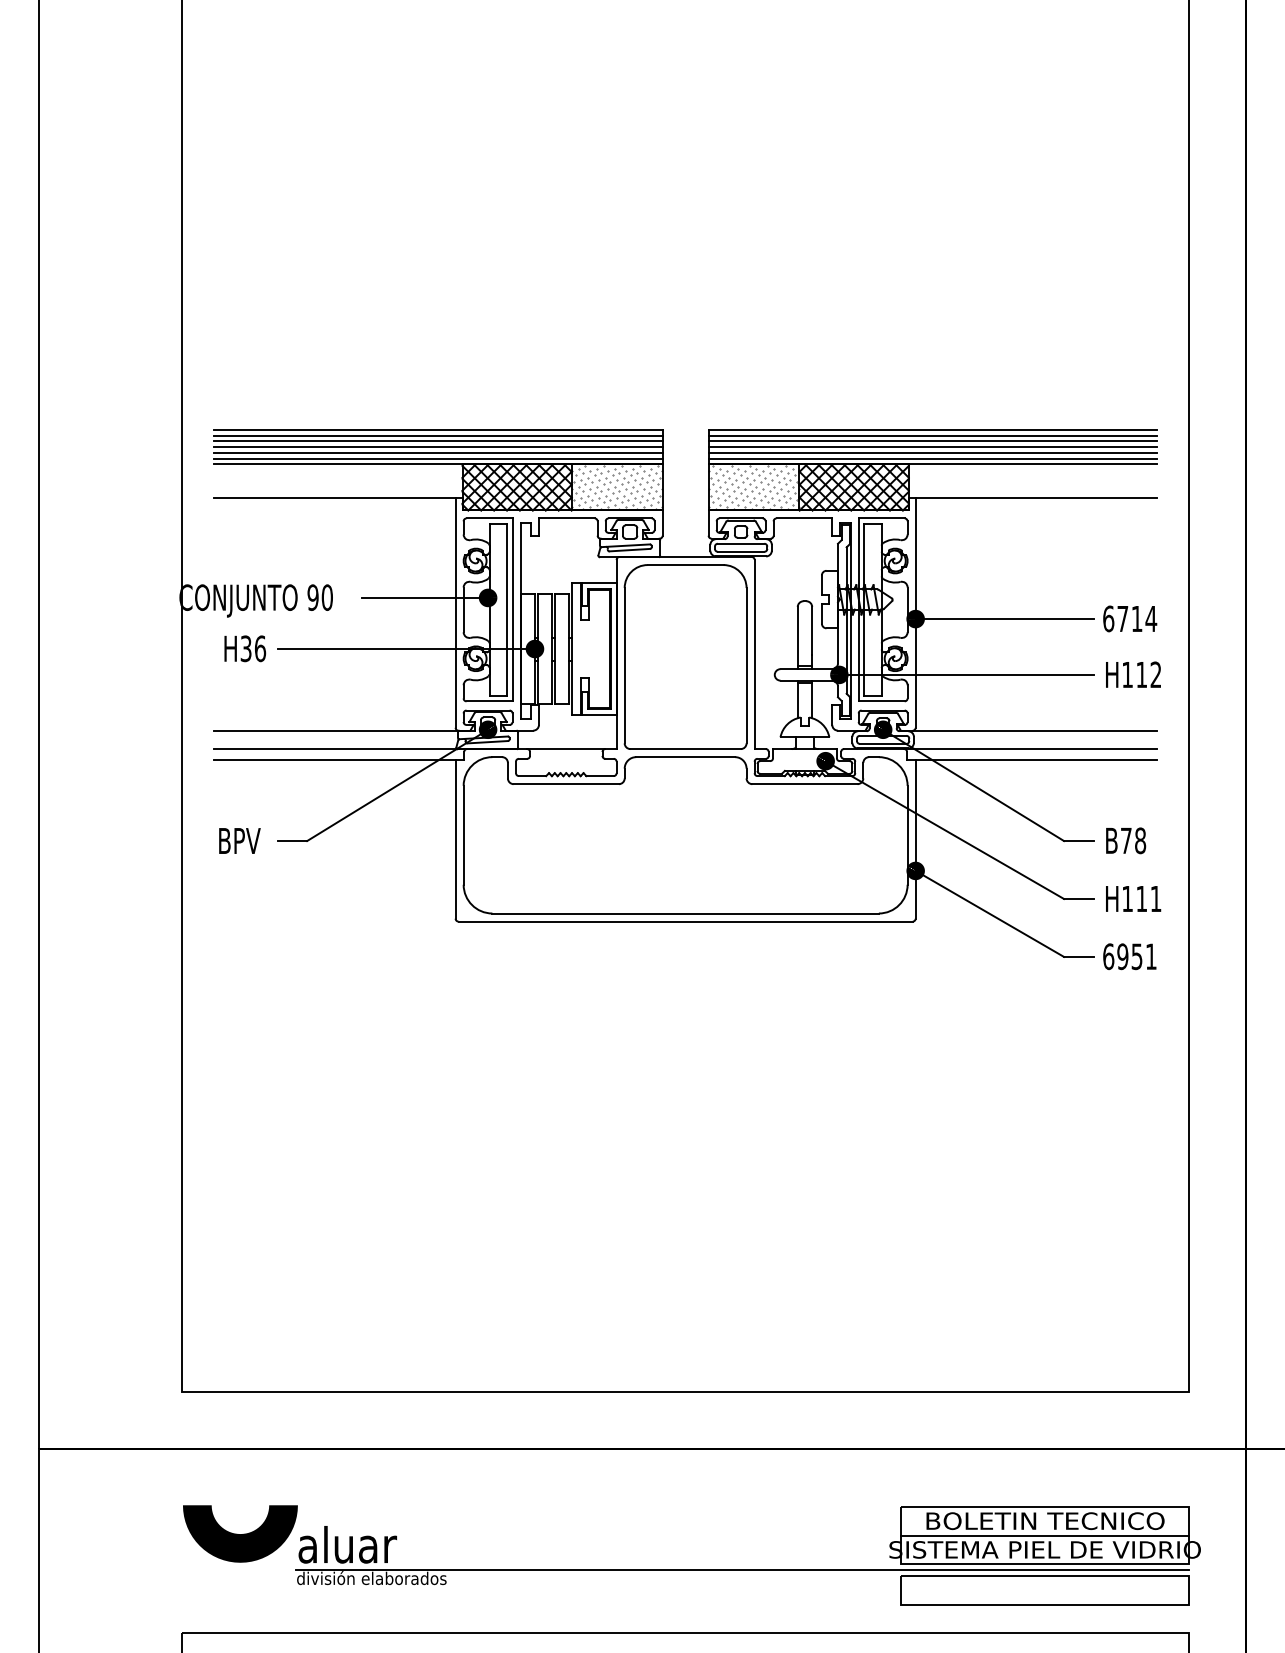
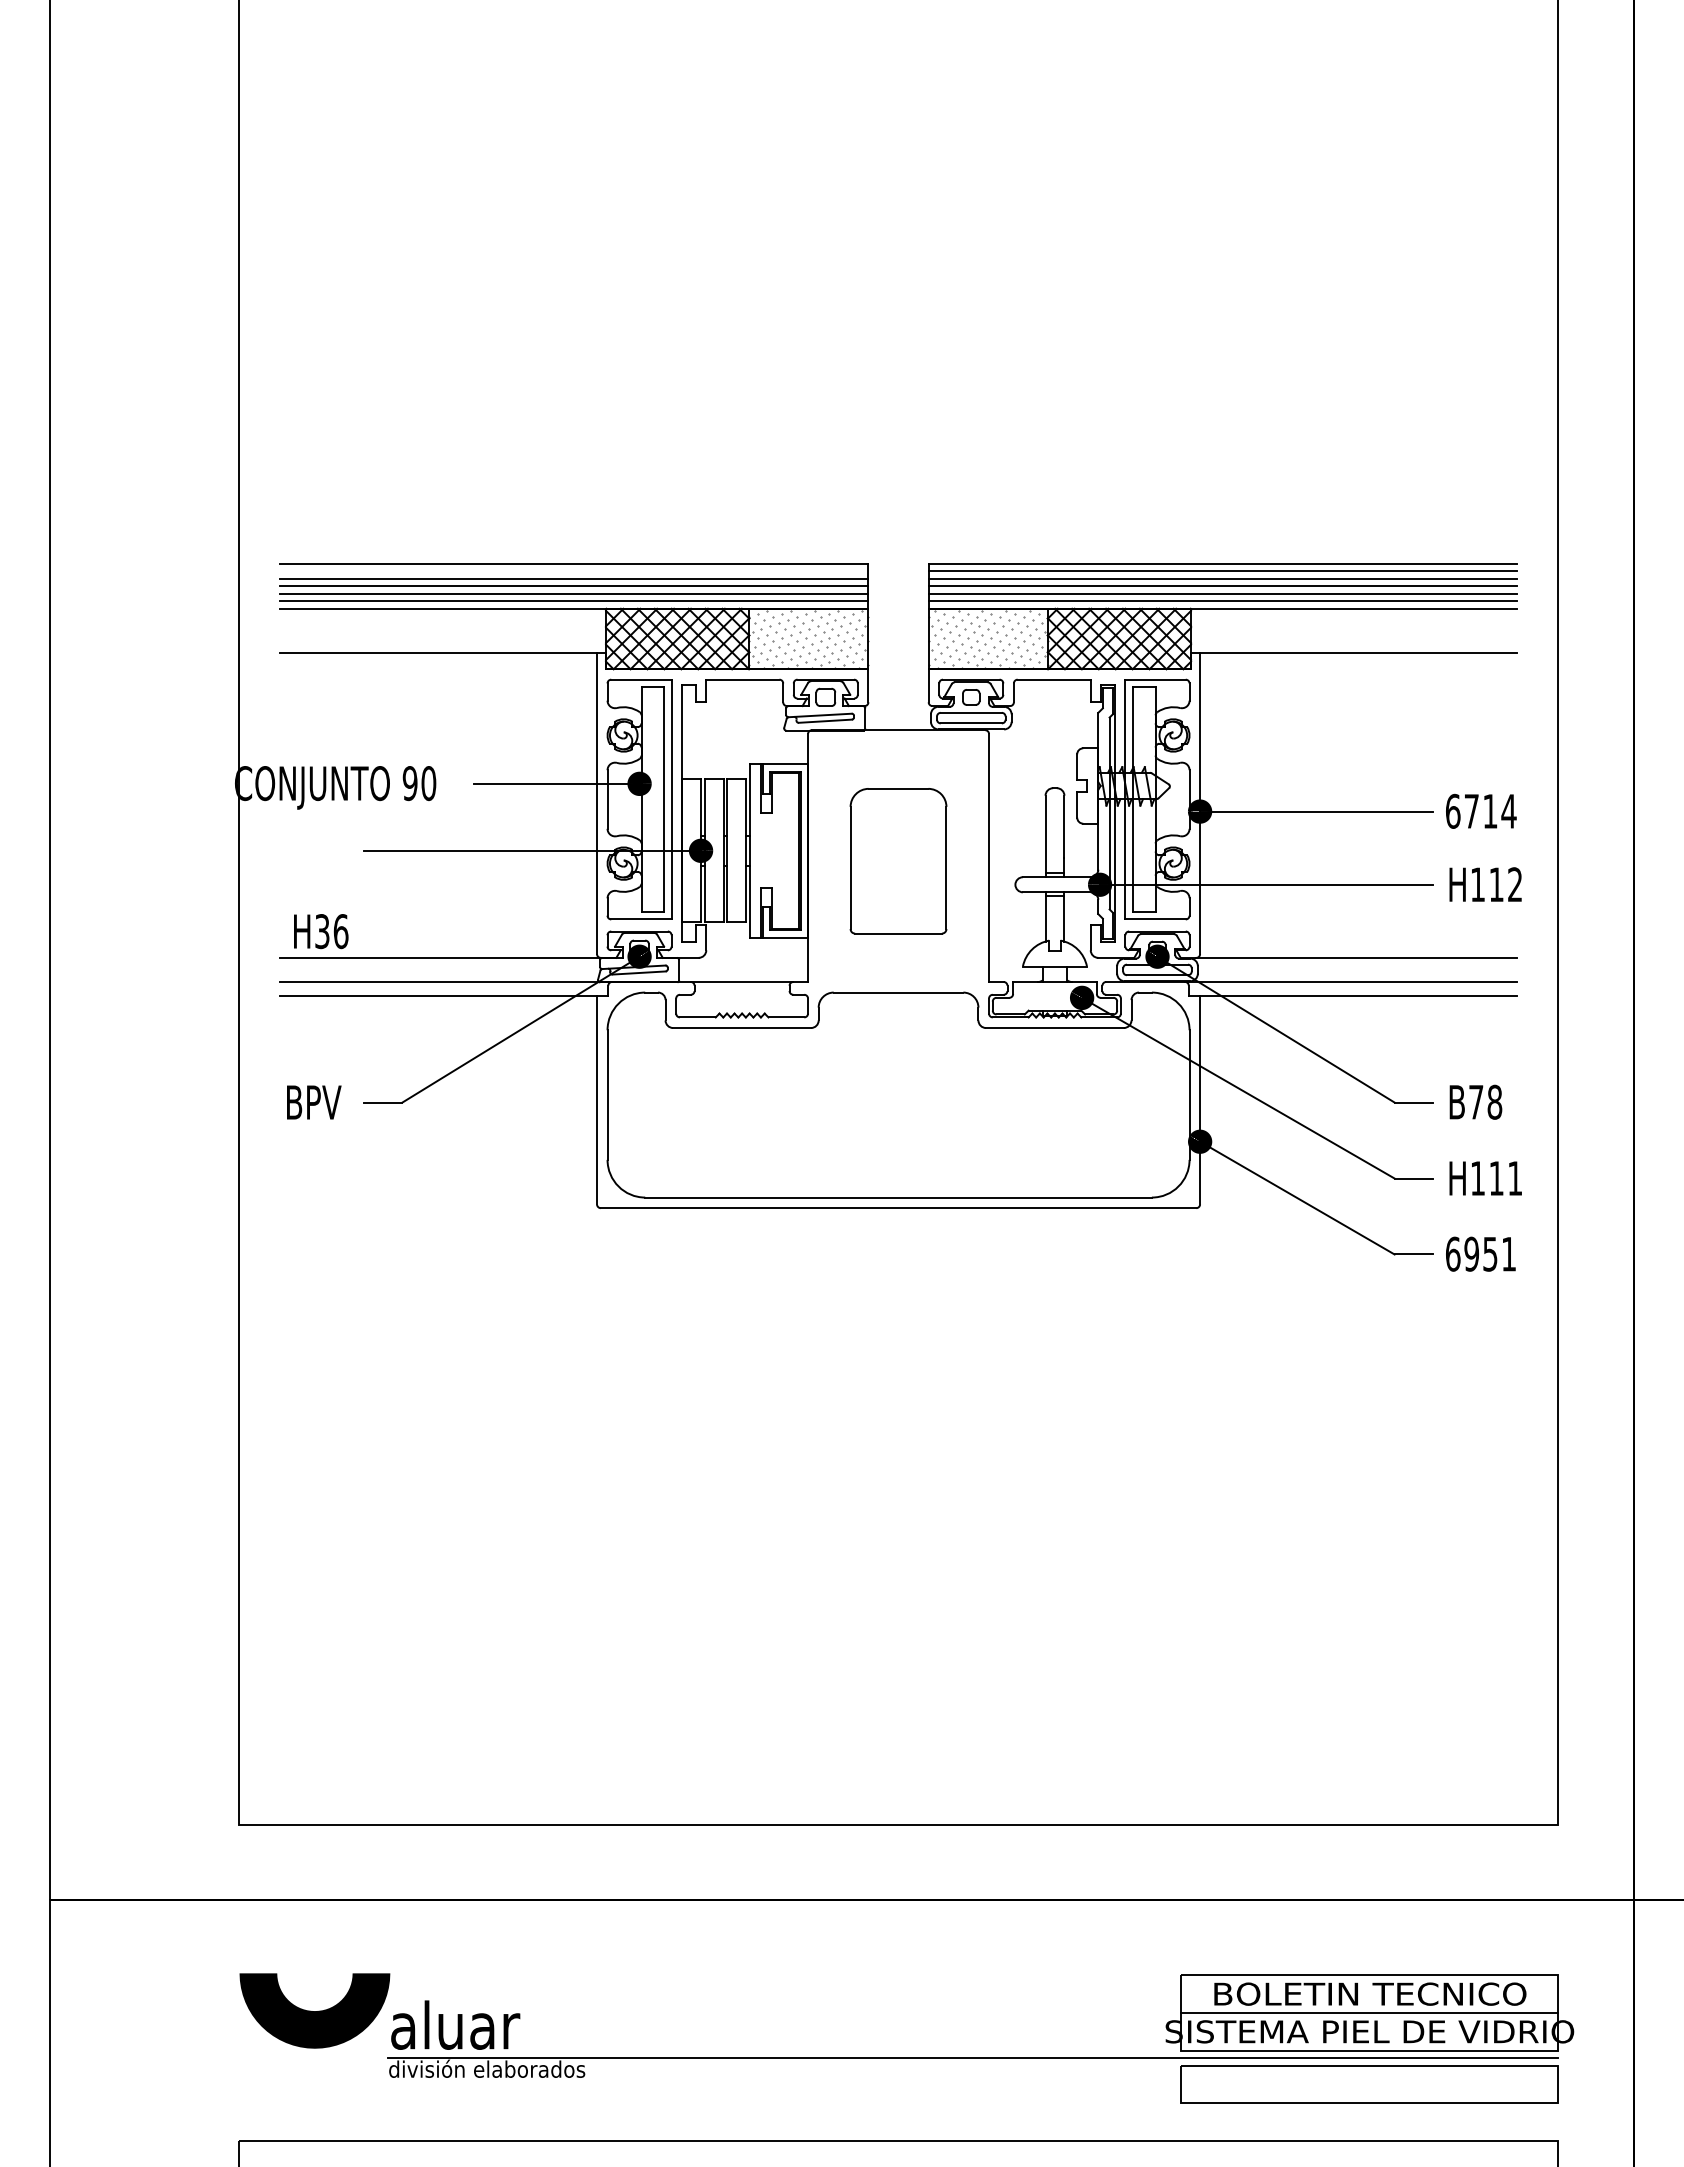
line: (438, 435) -> (574, 571), removed
text: (245, 648) -> (321, 931), moved
part: (685, 656) -> (898, 860), size x0.6

